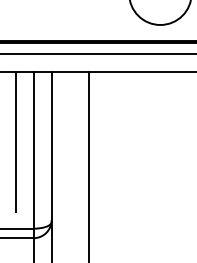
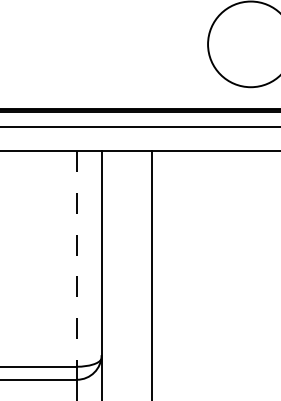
line: (15, 141) -> (52, 247), removed
line: (33, 149) -> (76, 258), solid -> dashed

